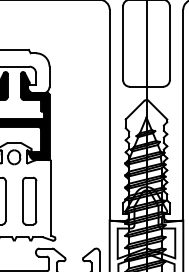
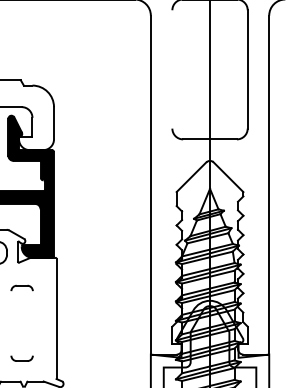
line: (123, 43) -> (173, 69), removed
line: (23, 201) -> (12, 324), removed
line: (36, 201) -> (33, 324), removed

